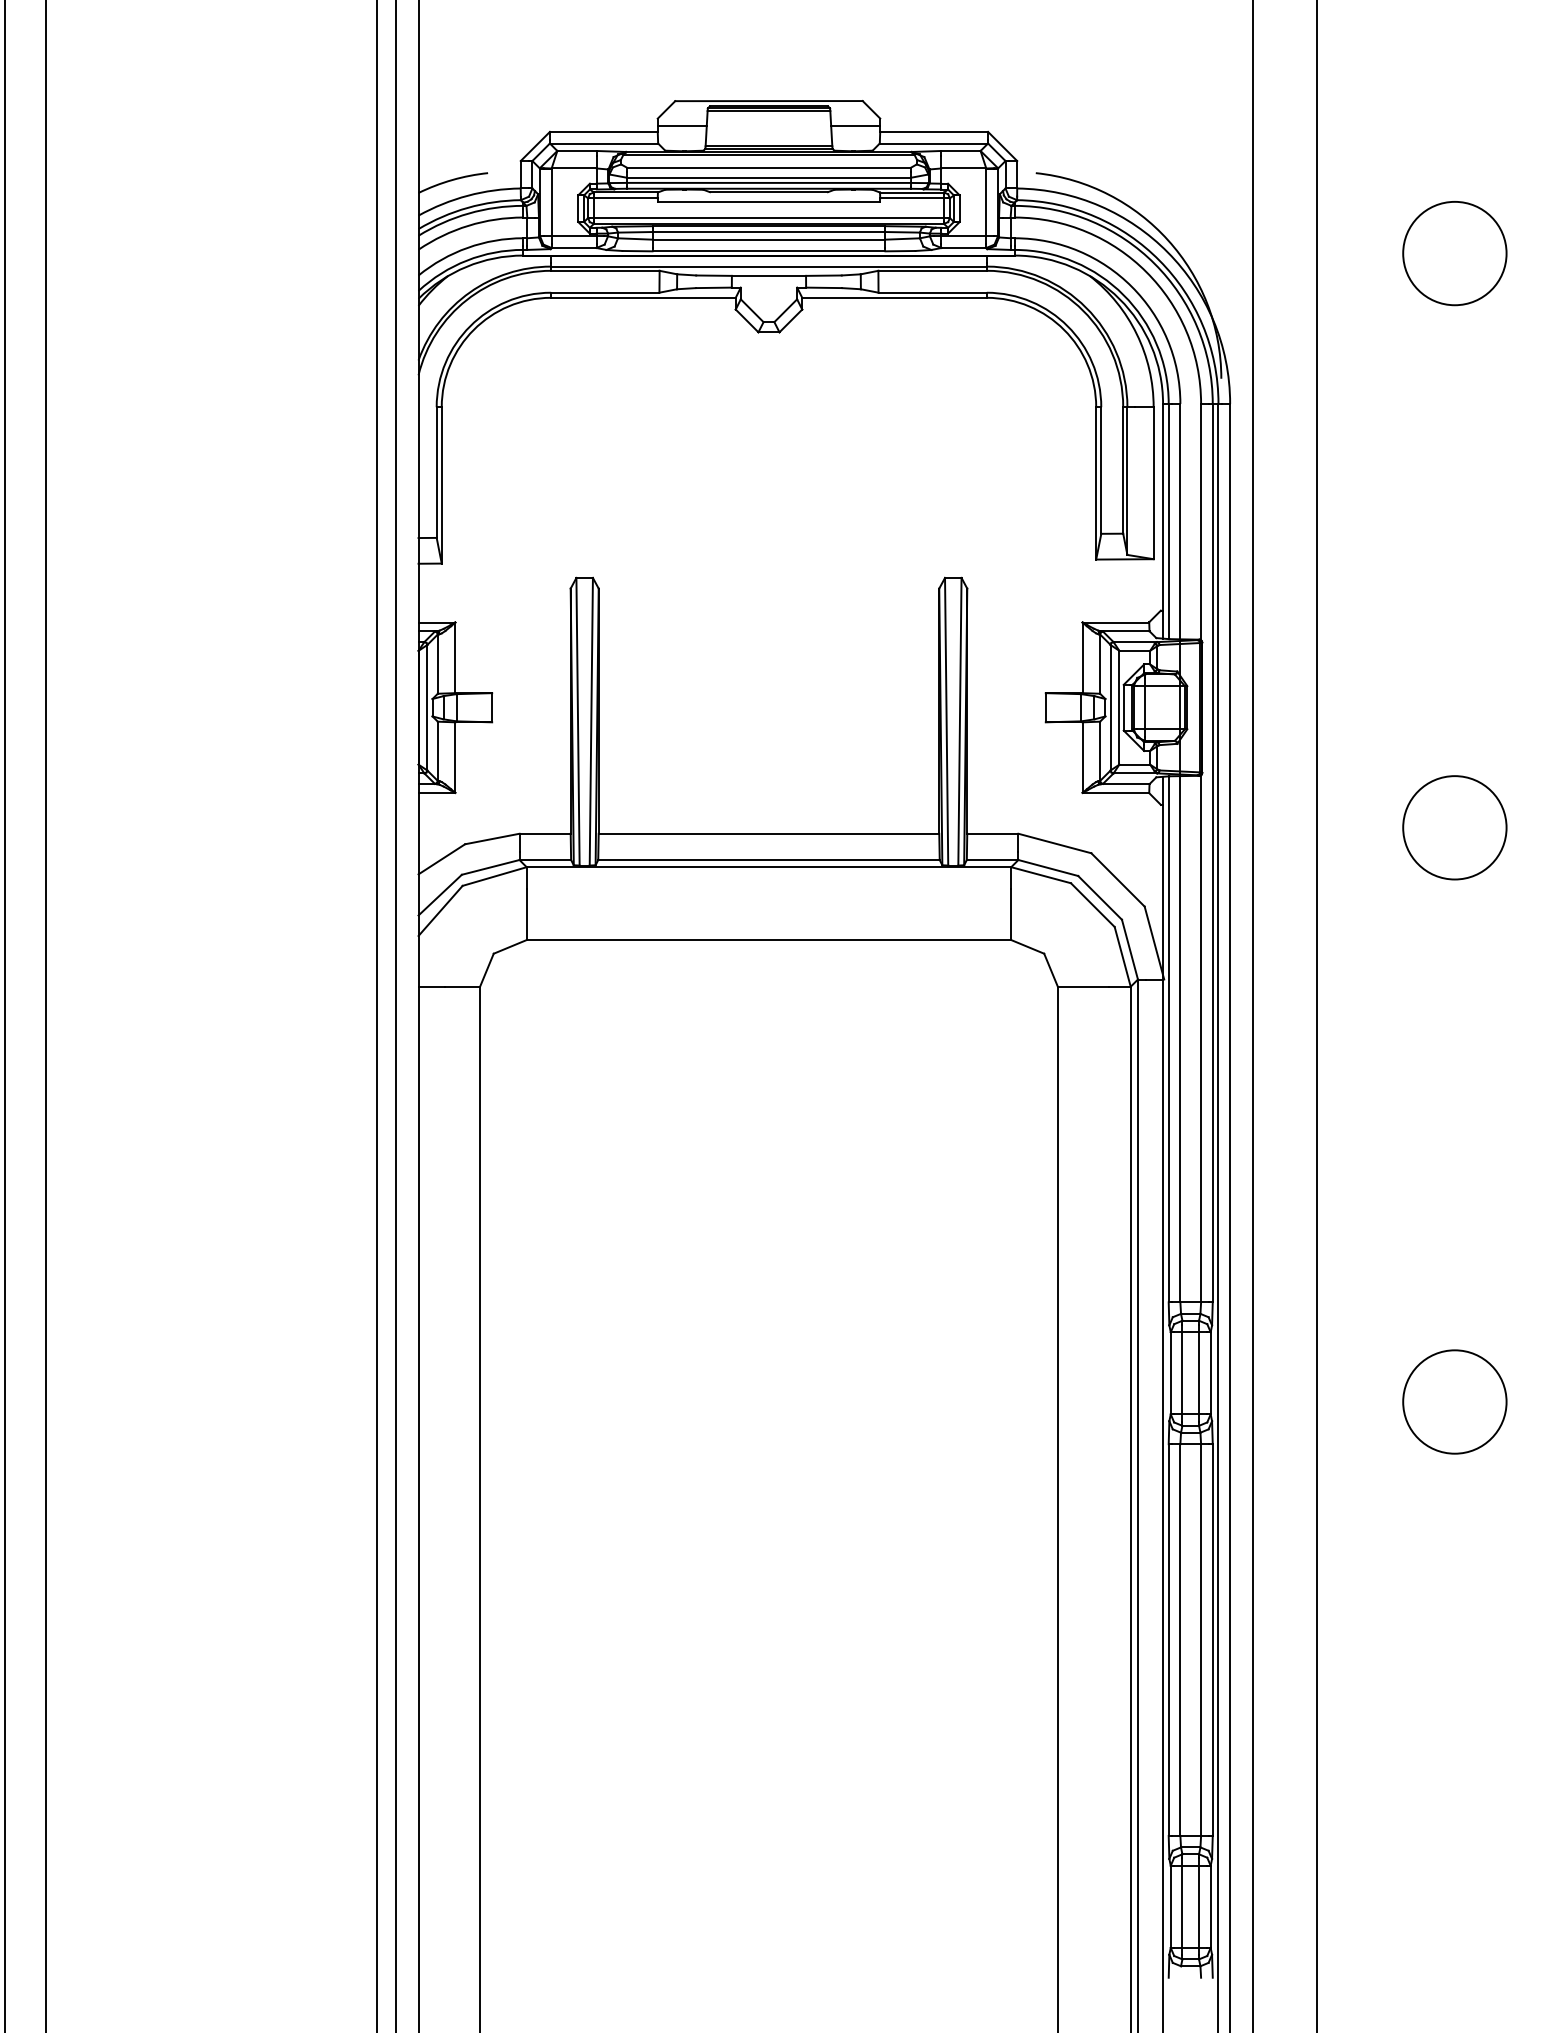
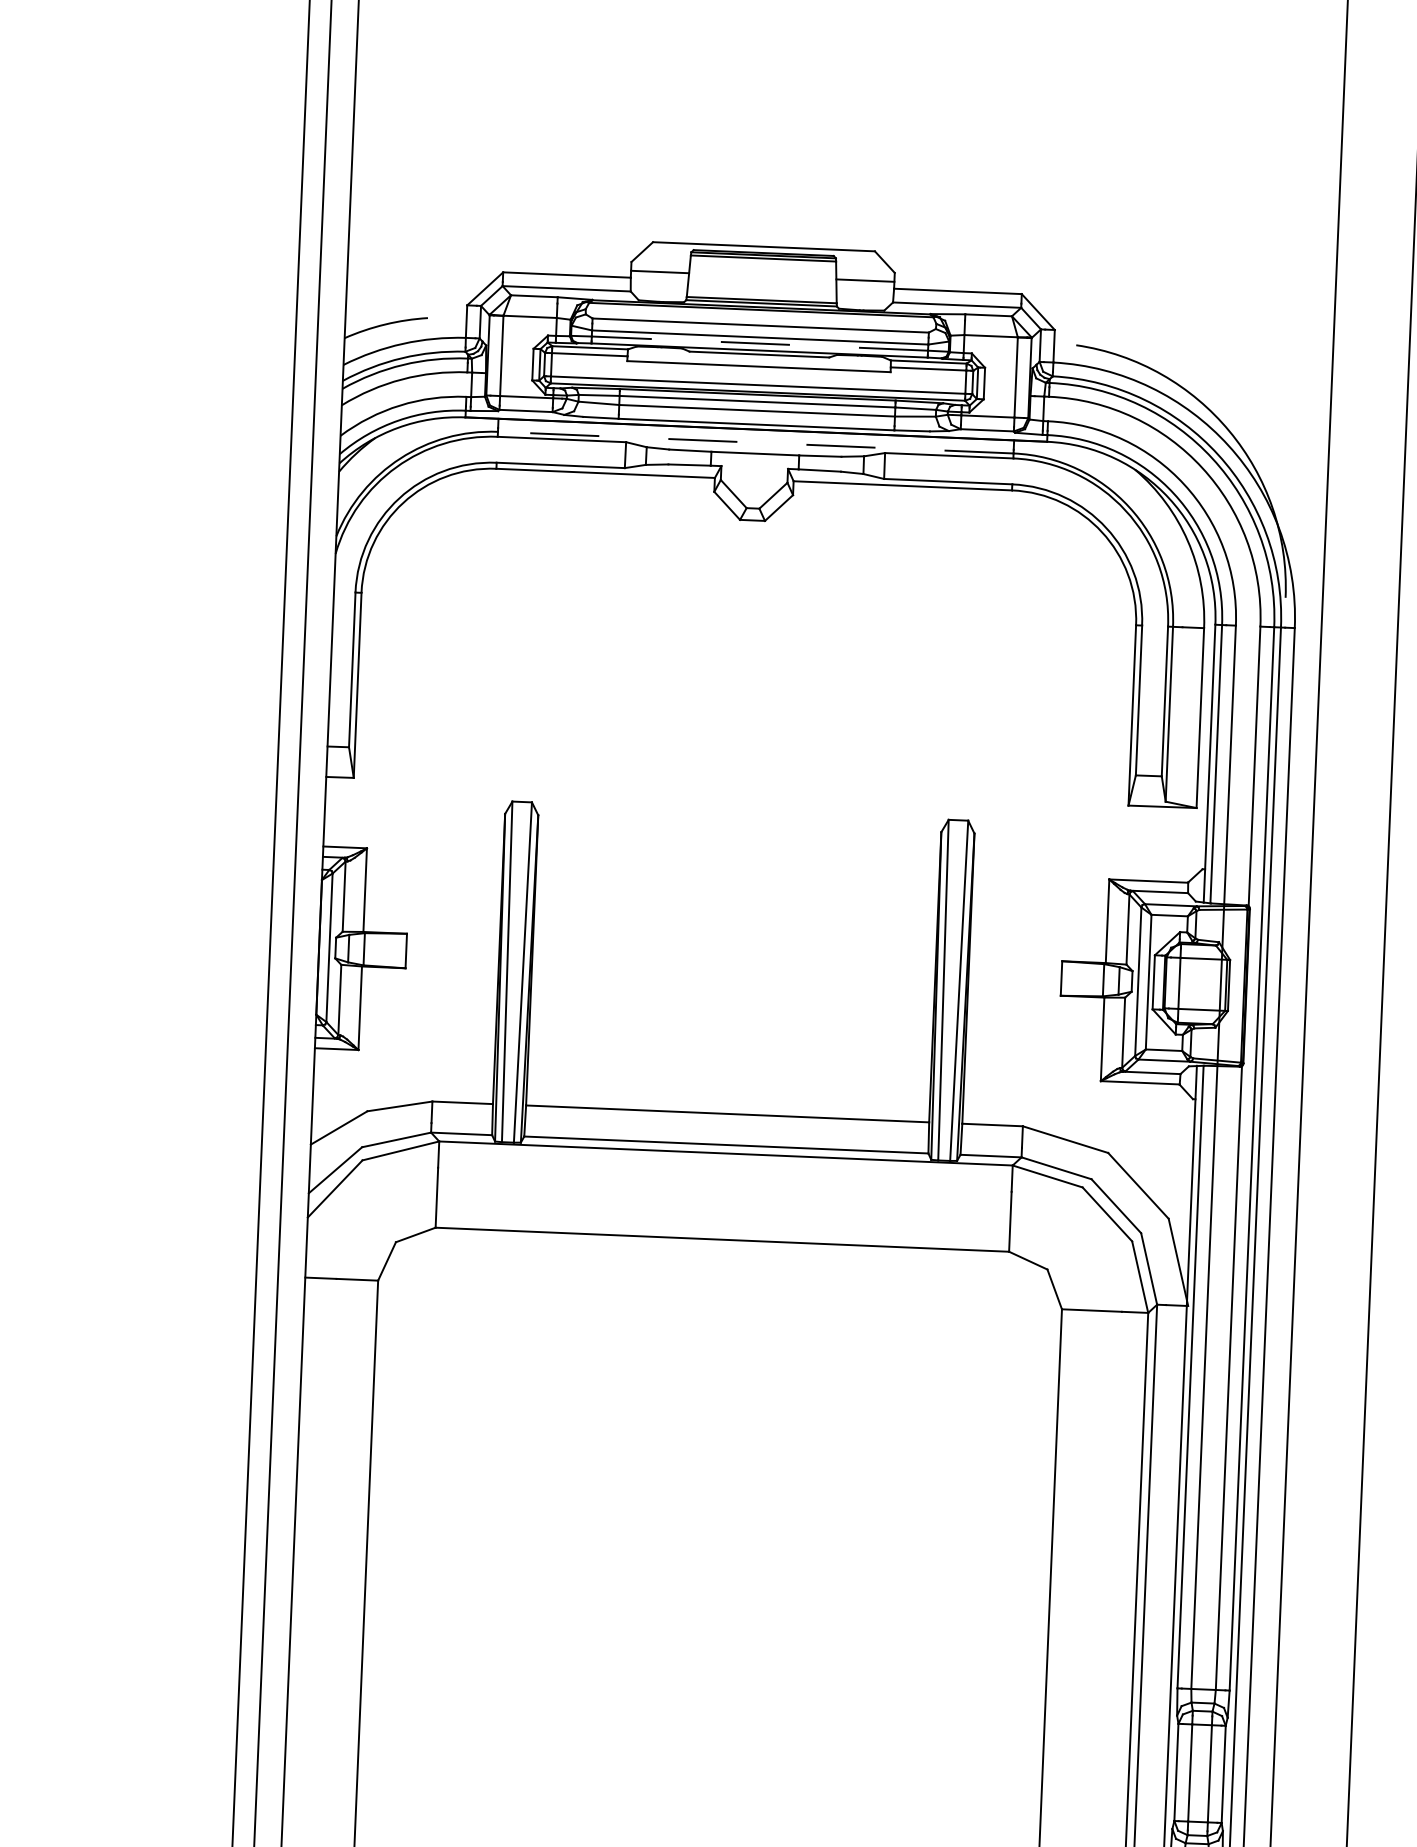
line: (768, 182) -> (759, 343), solid -> dashed
line: (768, 266) -> (755, 442), solid -> dashed

